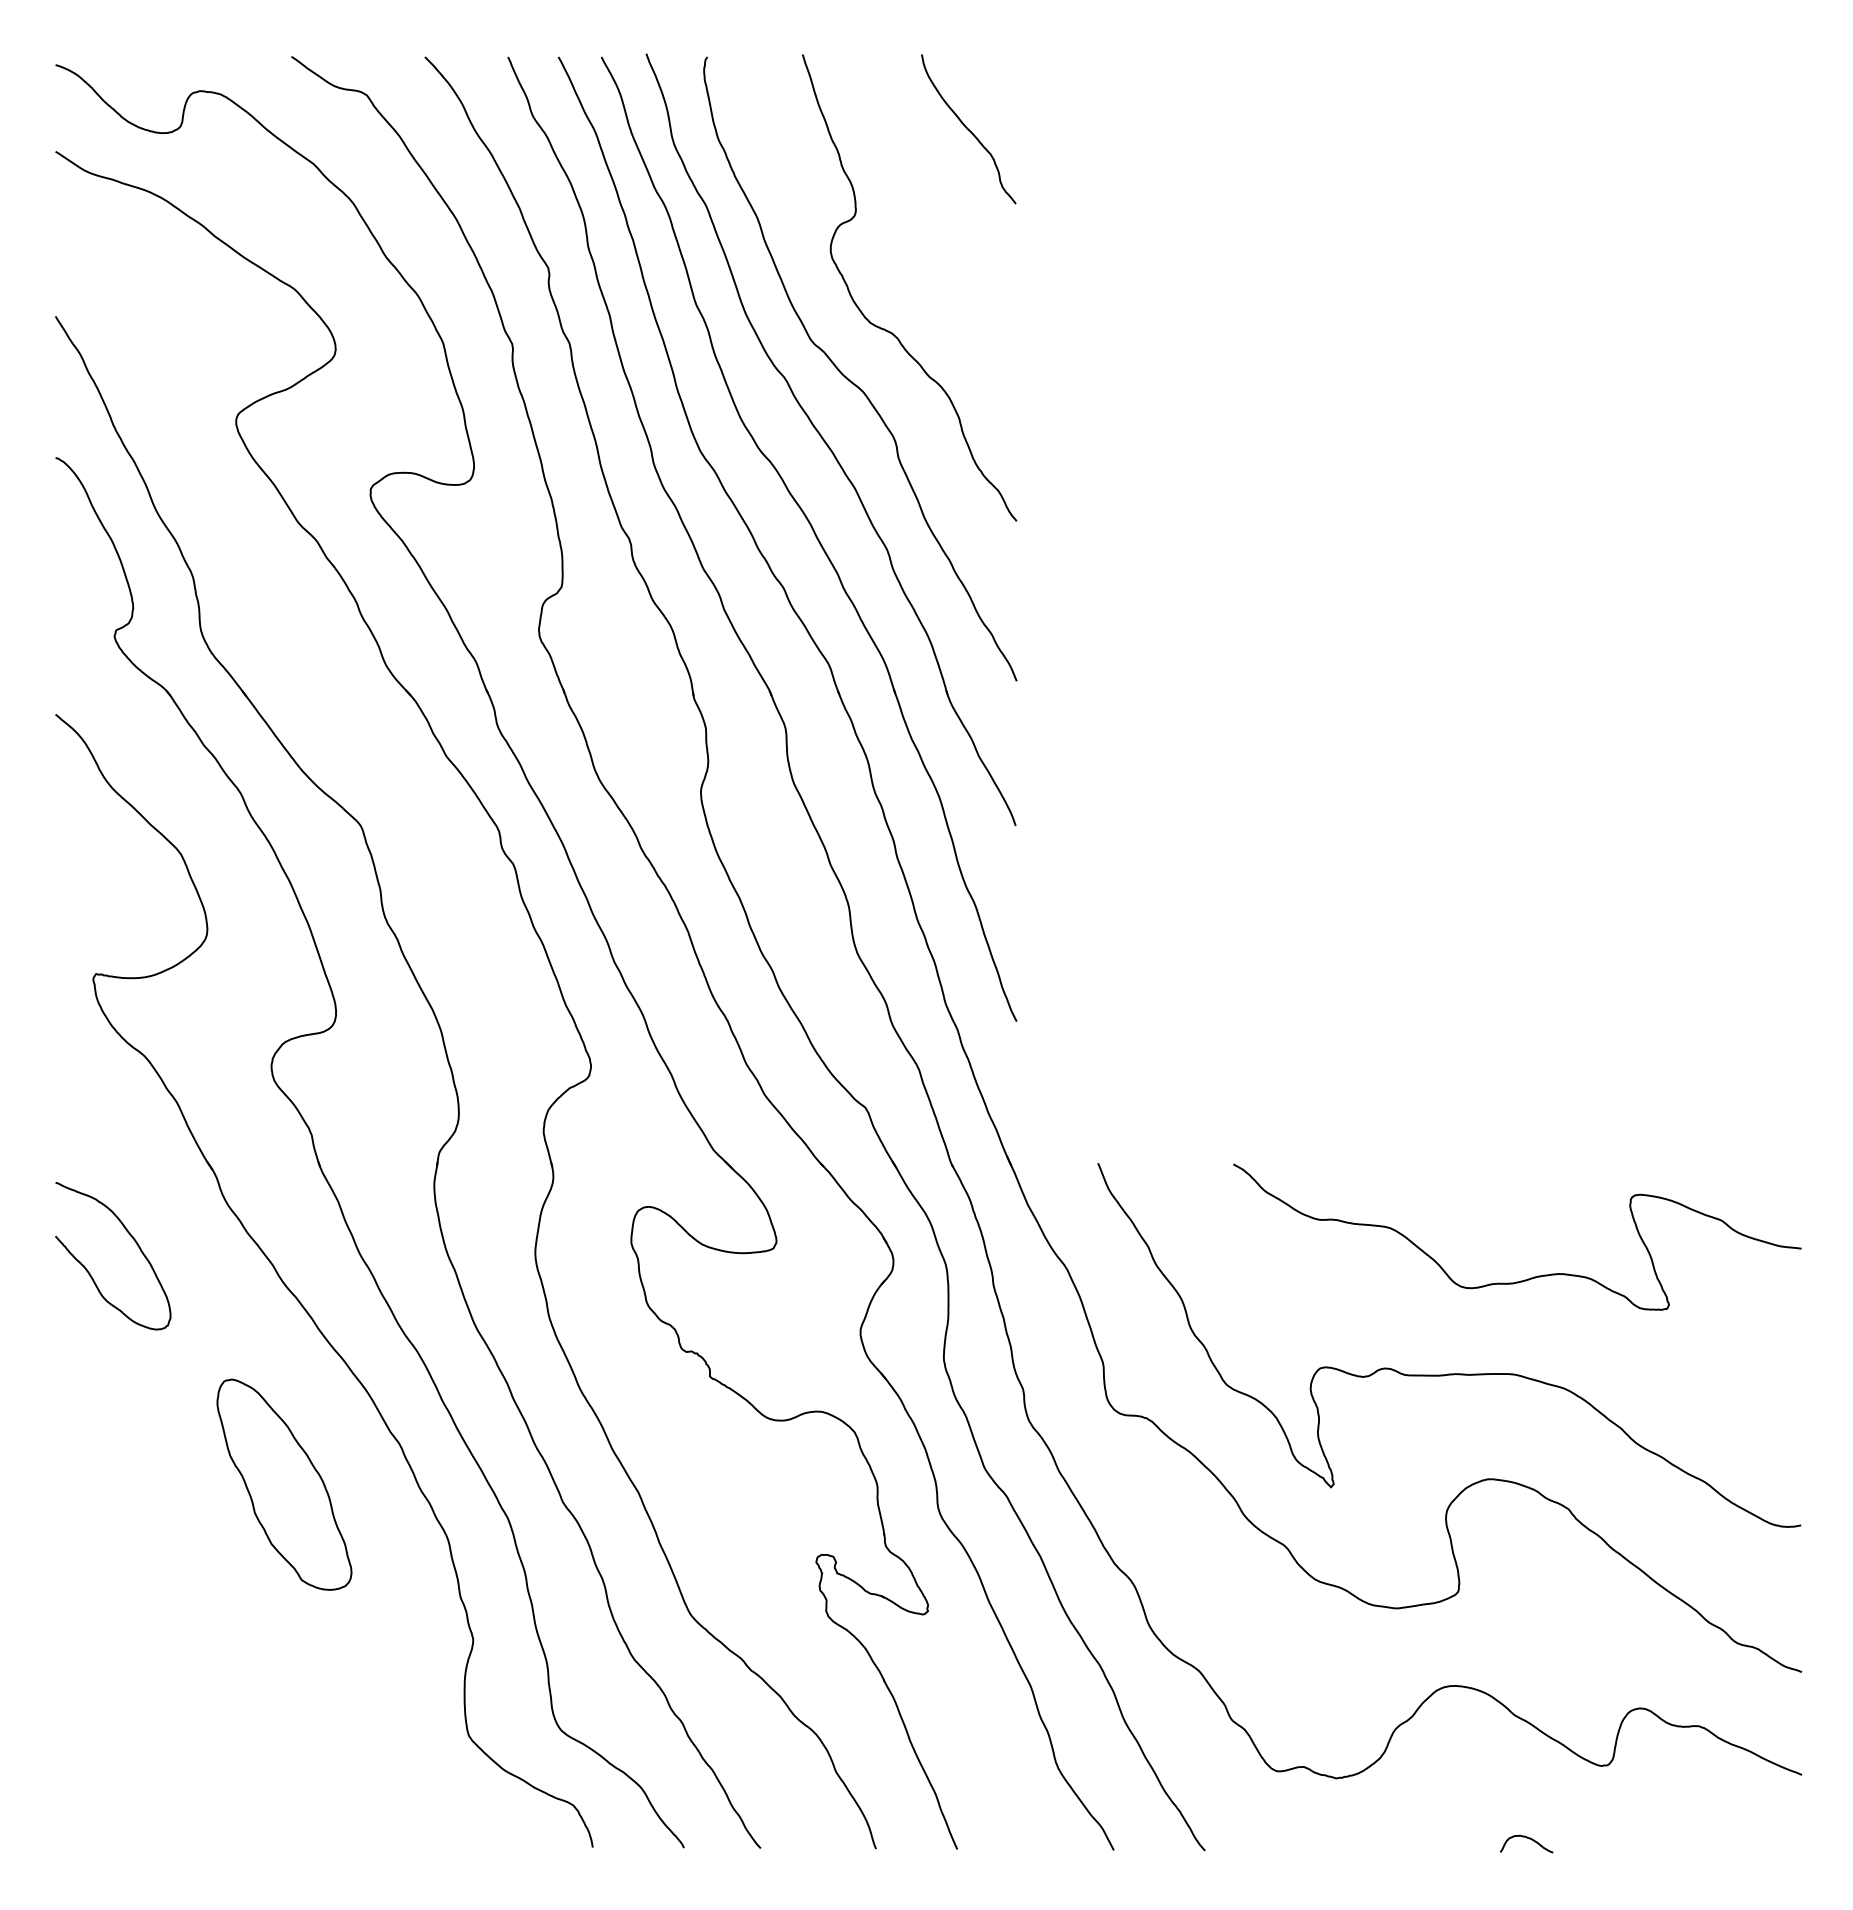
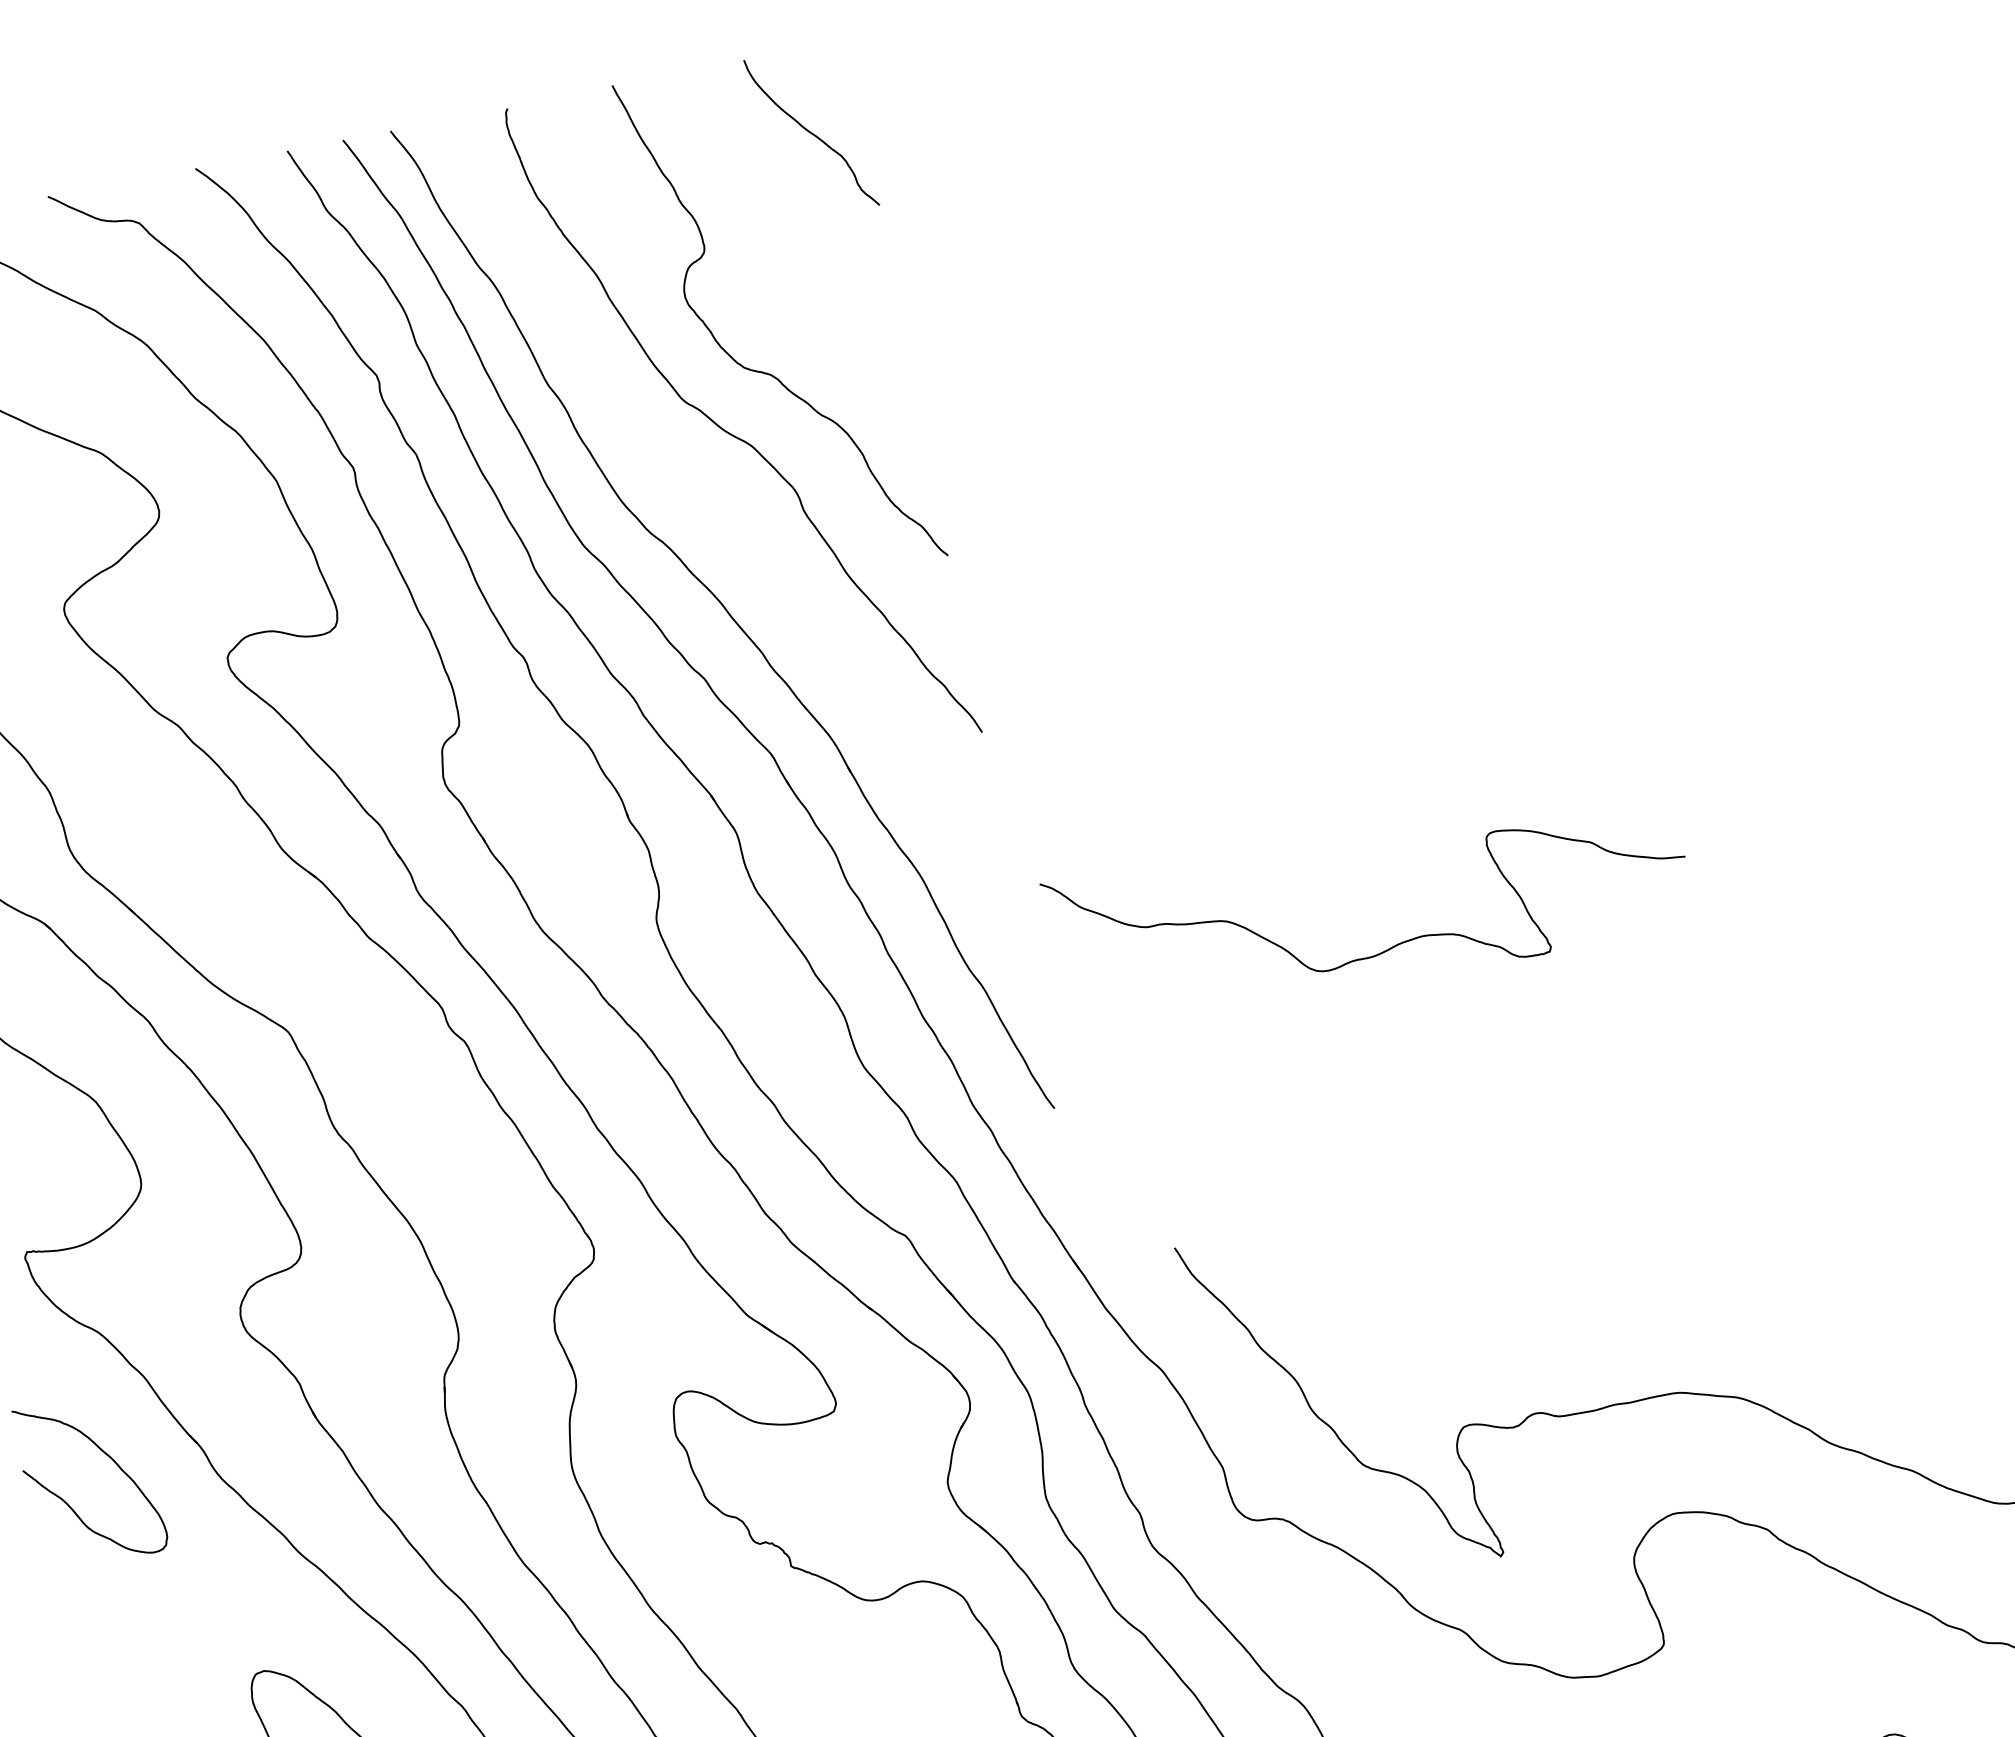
part: (830, 439) -> (724, 505), removed
curve: (134, 1241) -> (111, 1459), moved
curve: (1530, 1277) -> (1392, 946), moved

